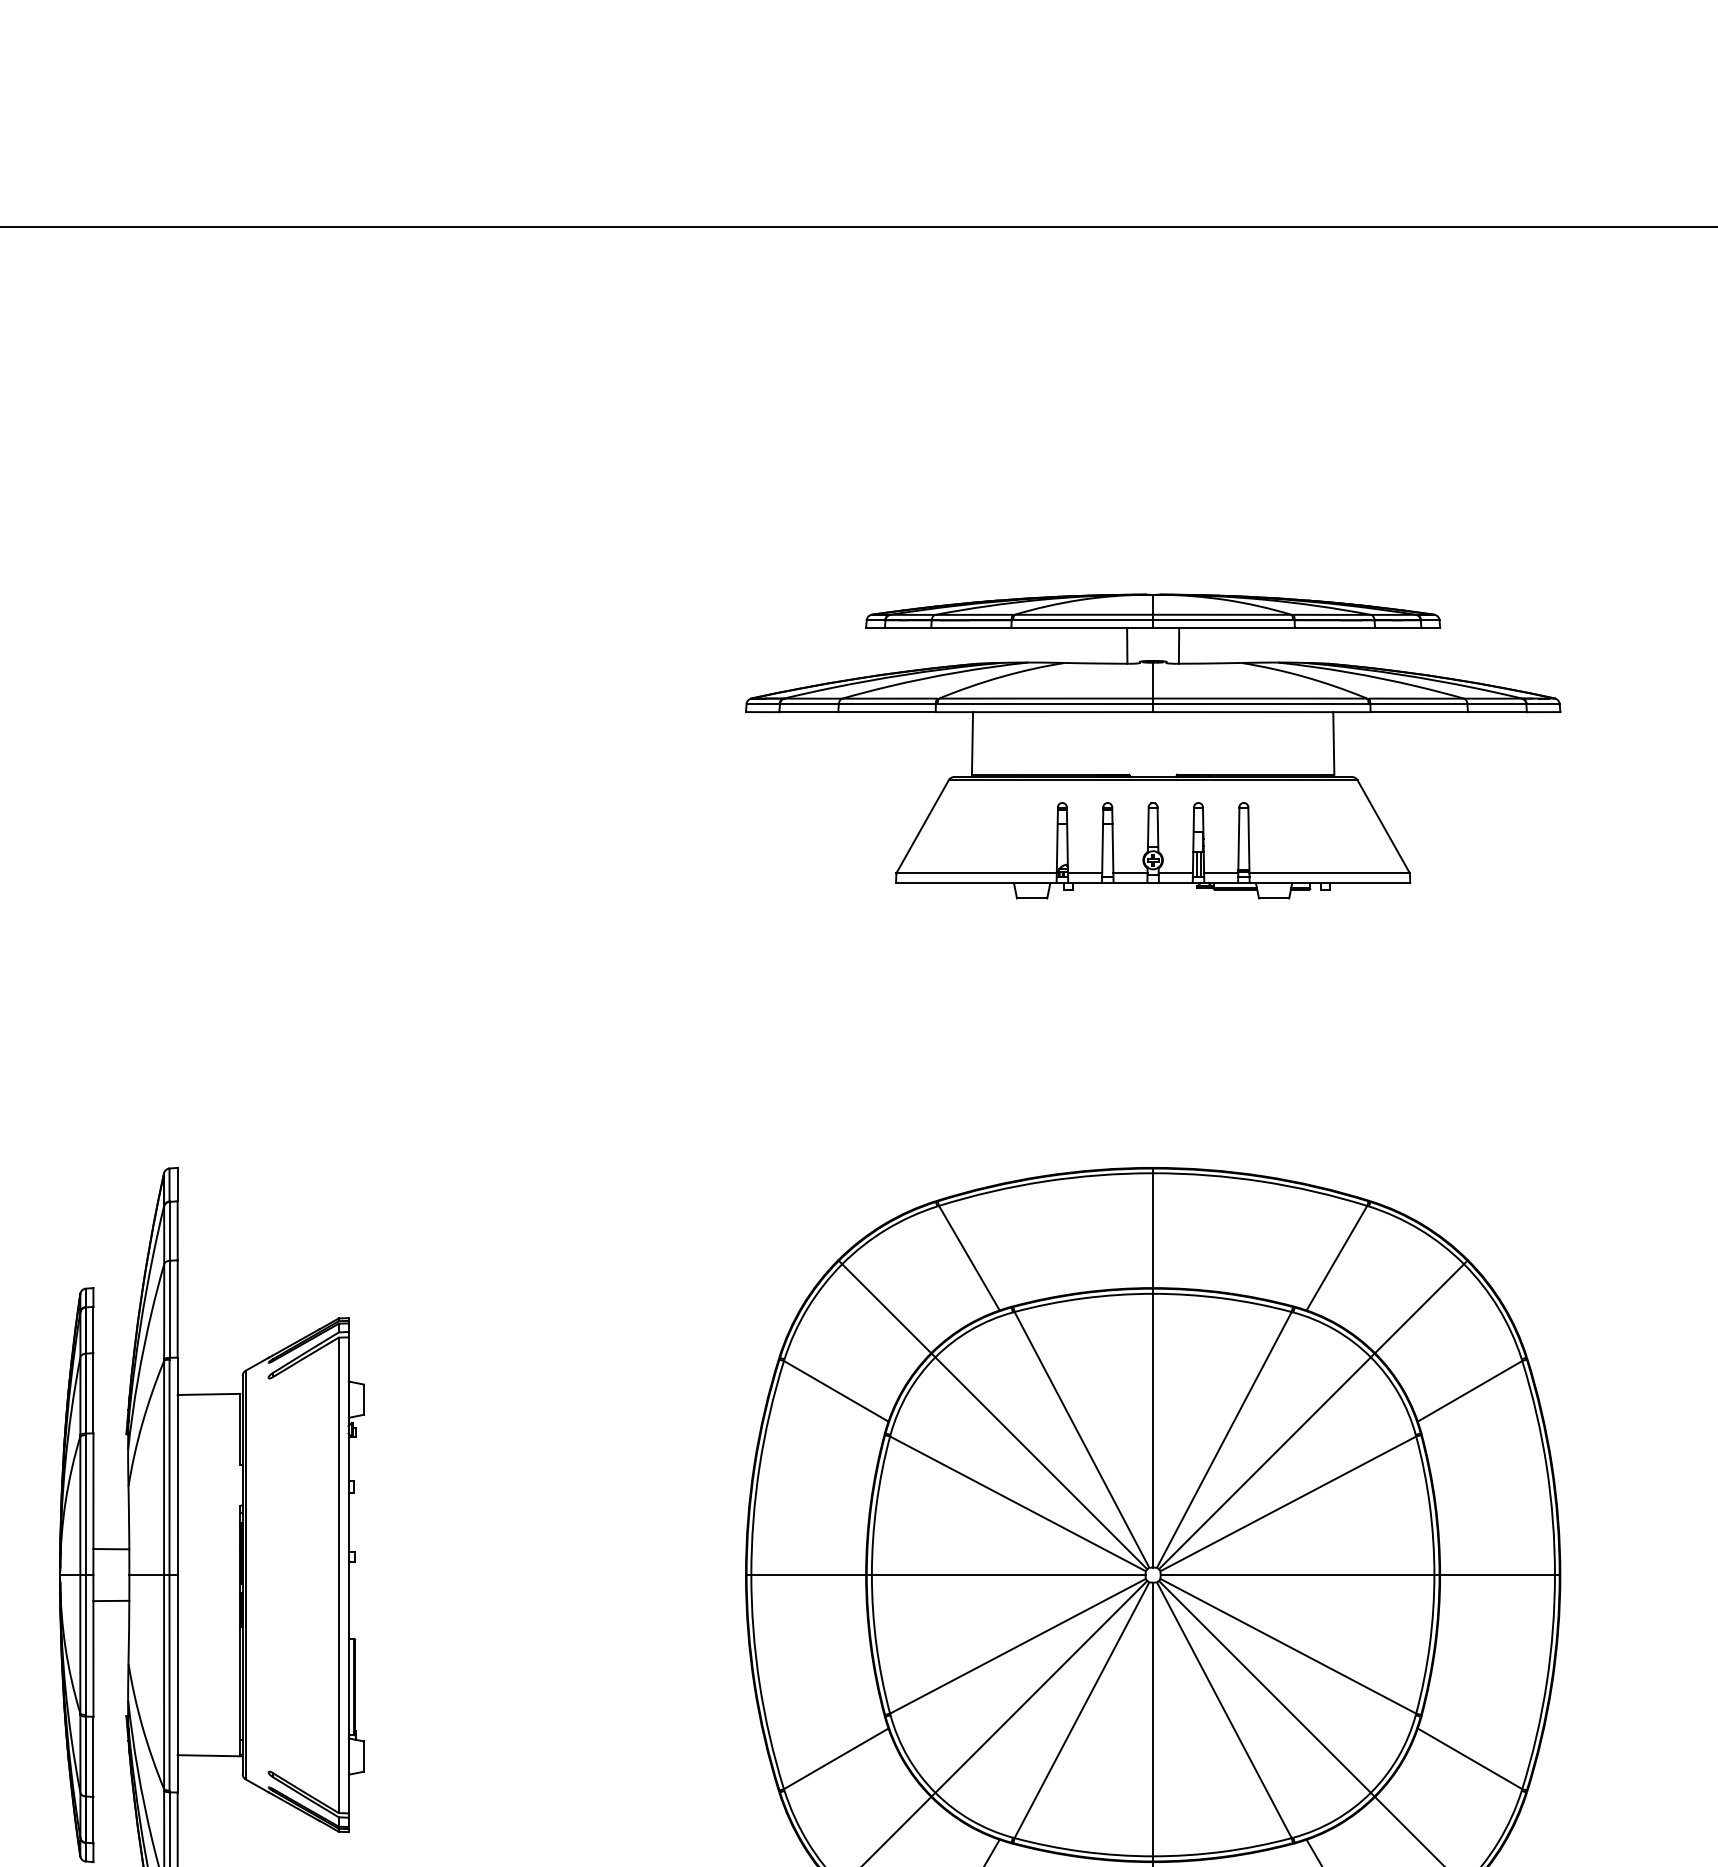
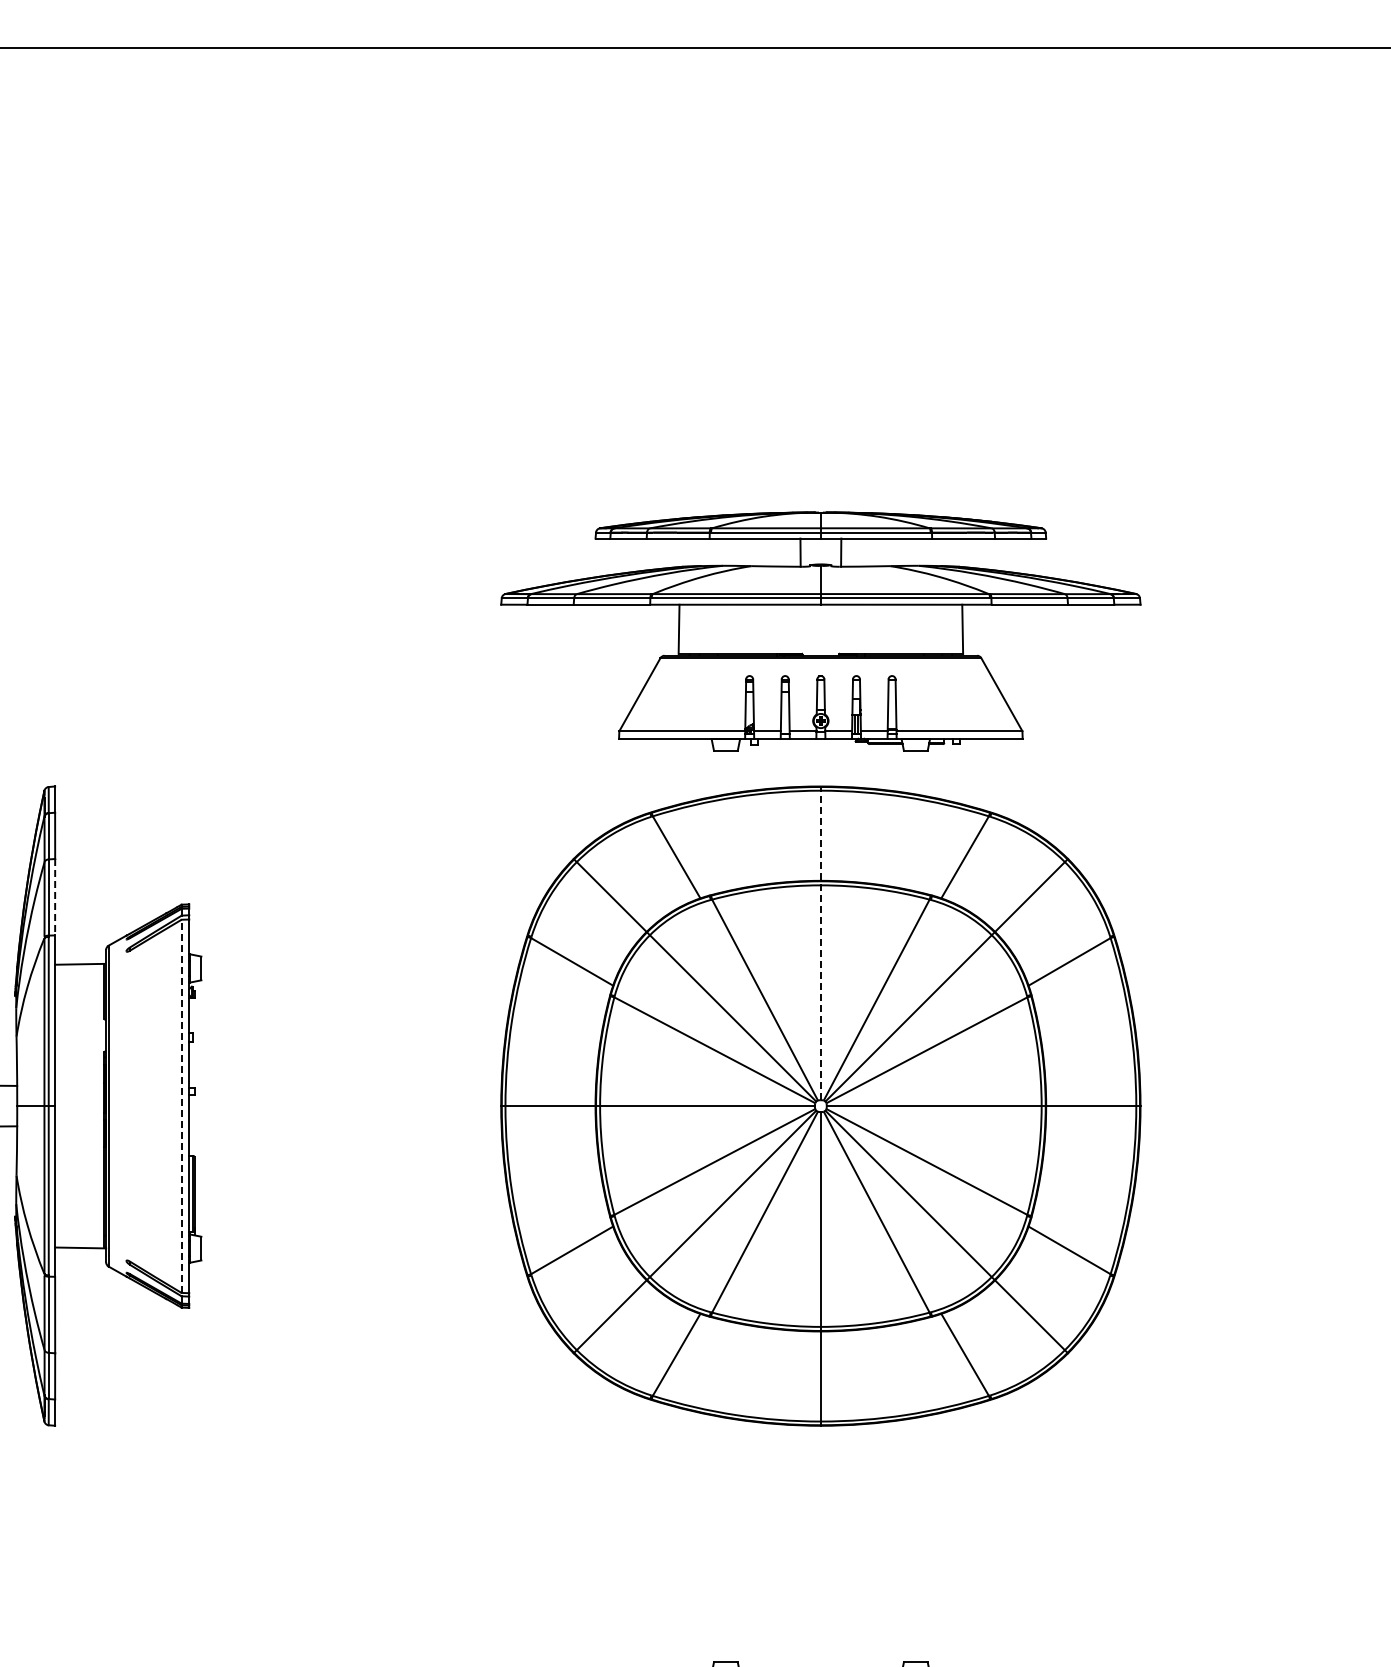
part: (1152, 746) -> (820, 631), moved
line: (178, 1309) -> (55, 897), solid -> dashed
line: (1152, 1367) -> (820, 943), solid -> dashed
line: (338, 1575) -> (181, 1106), solid -> dashed

